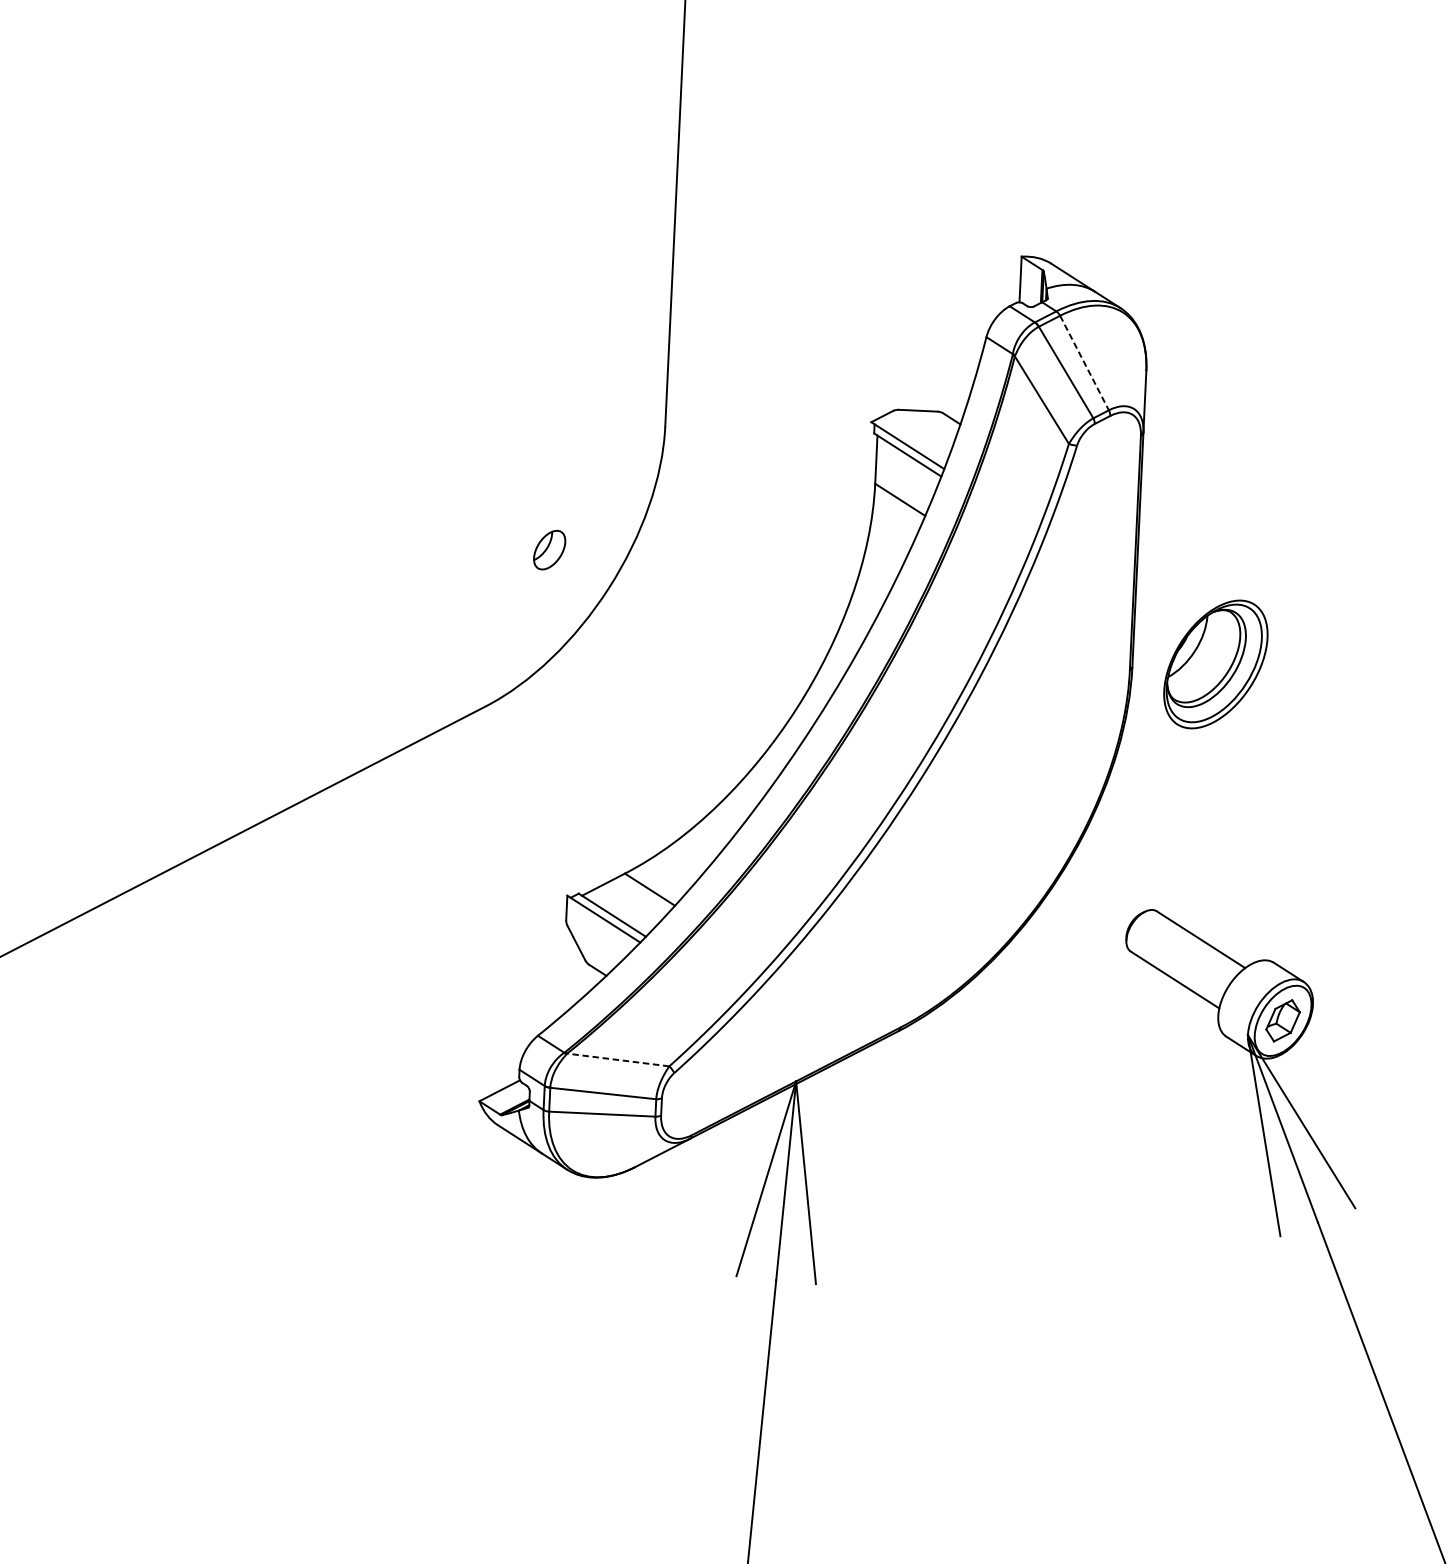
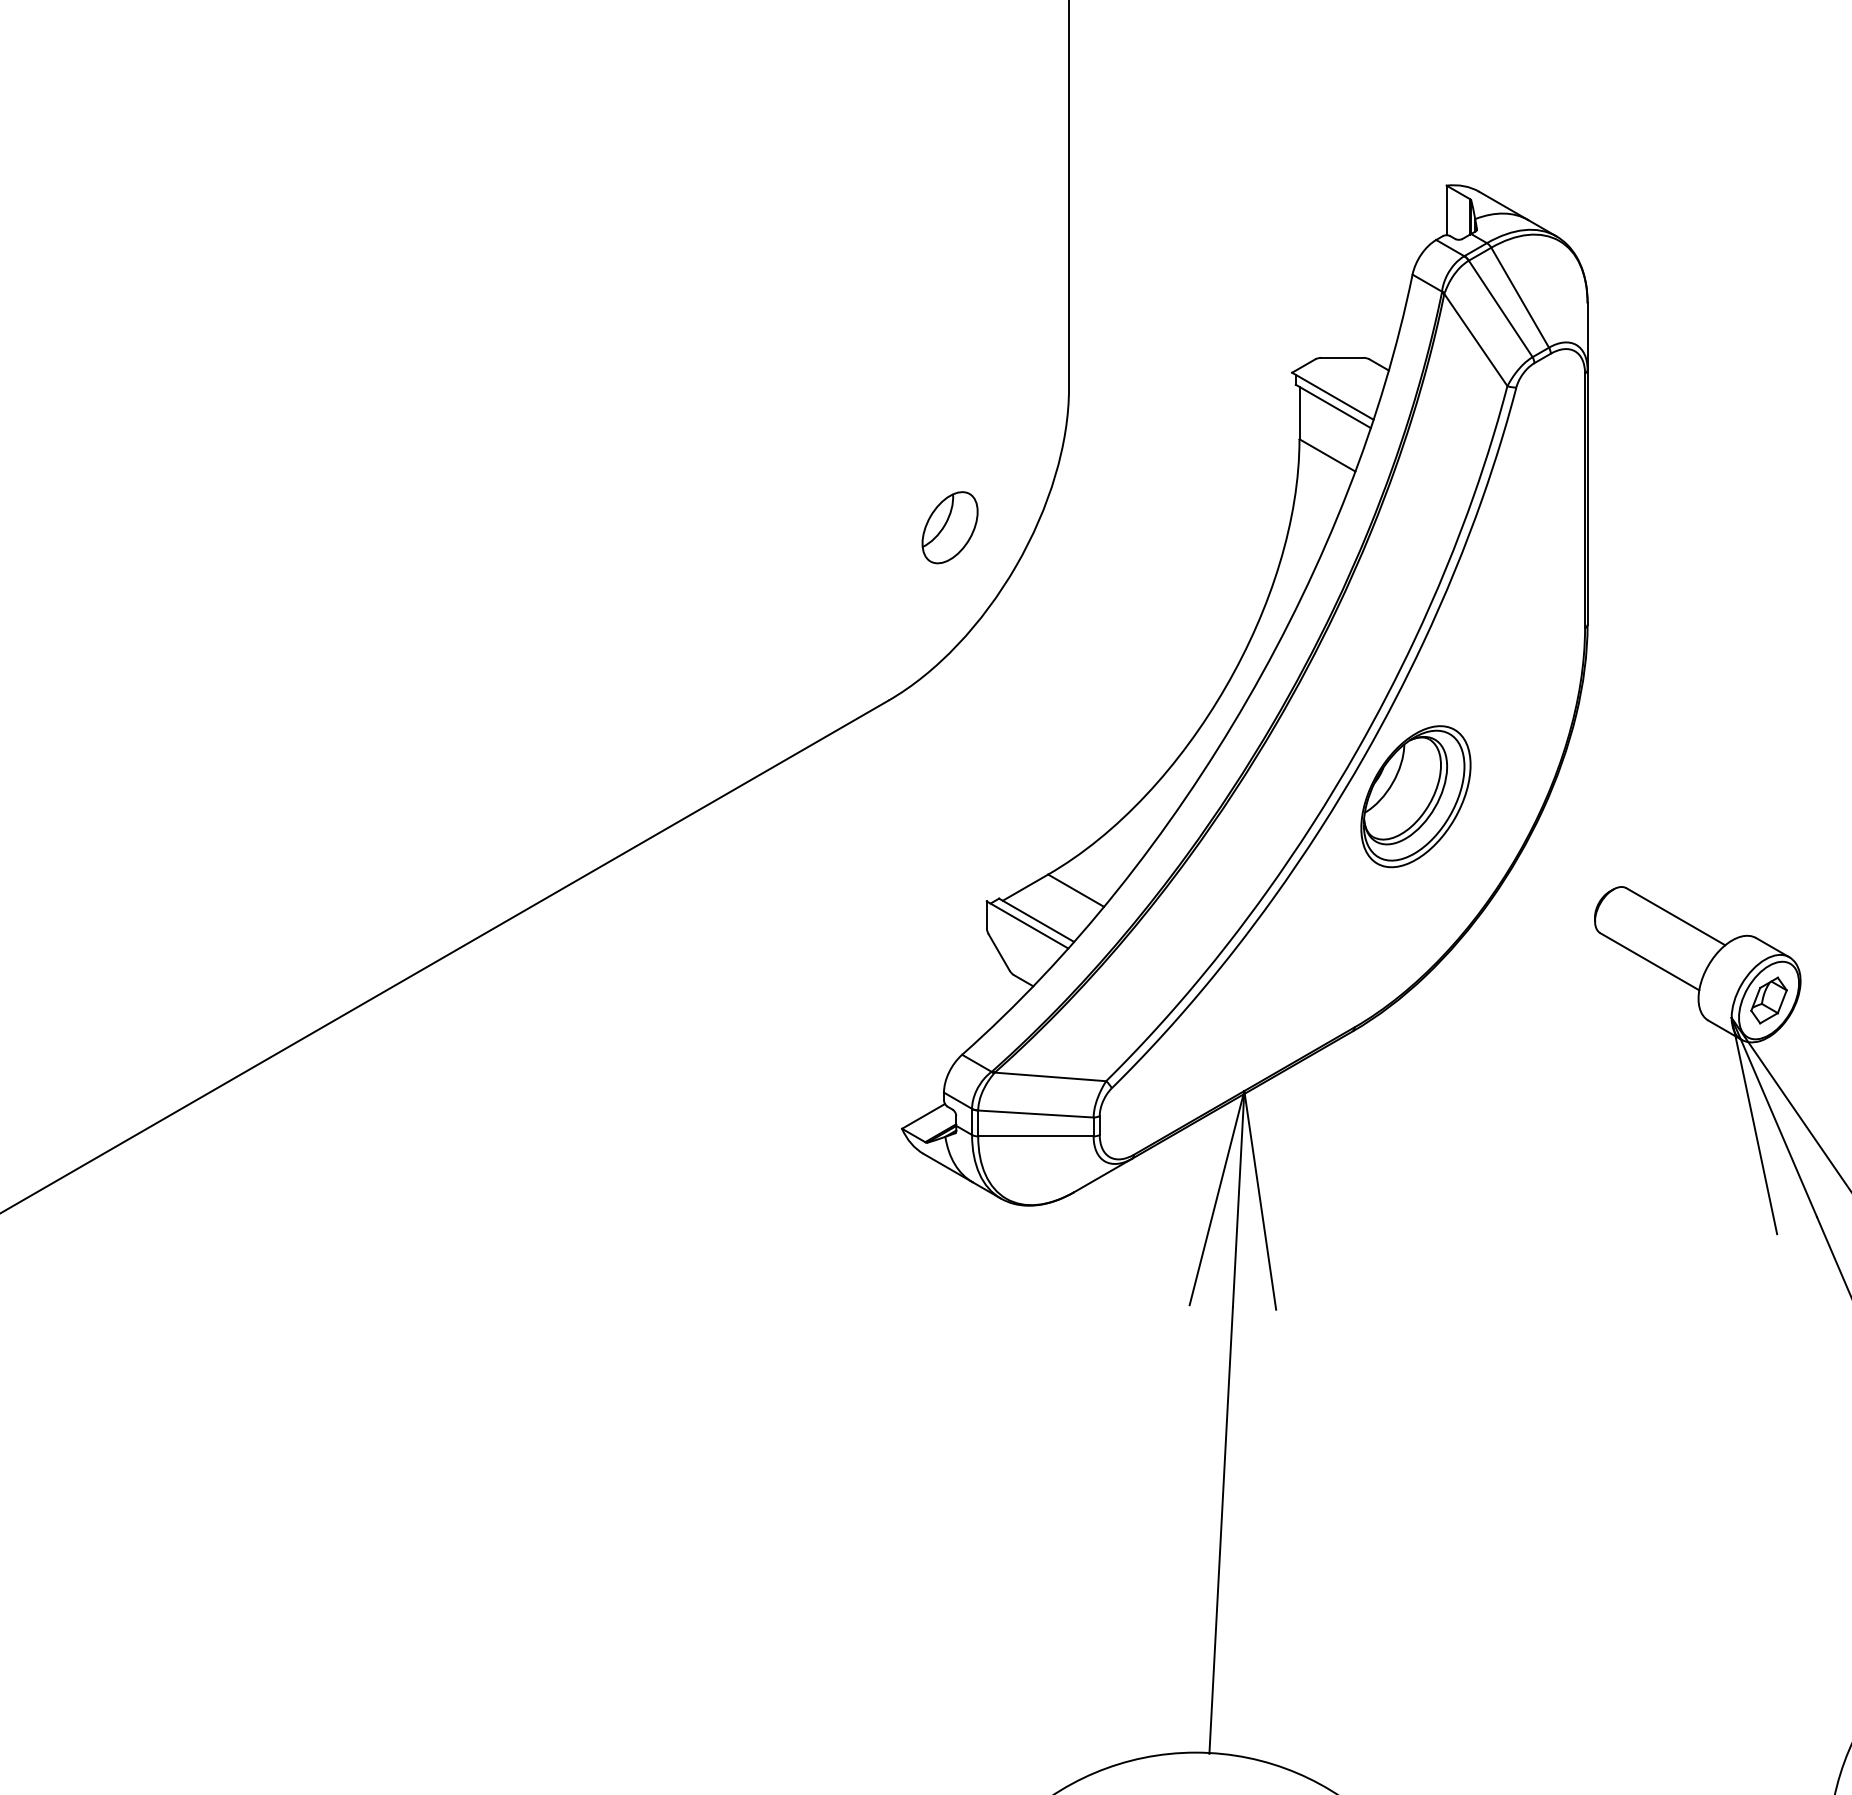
line: (1084, 362) -> (1520, 297), dashed -> solid
part: (549, 549) -> (949, 527), size x1.67
part: (1215, 664) -> (1415, 796), moved
line: (618, 1059) -> (1050, 1076), dashed -> solid

